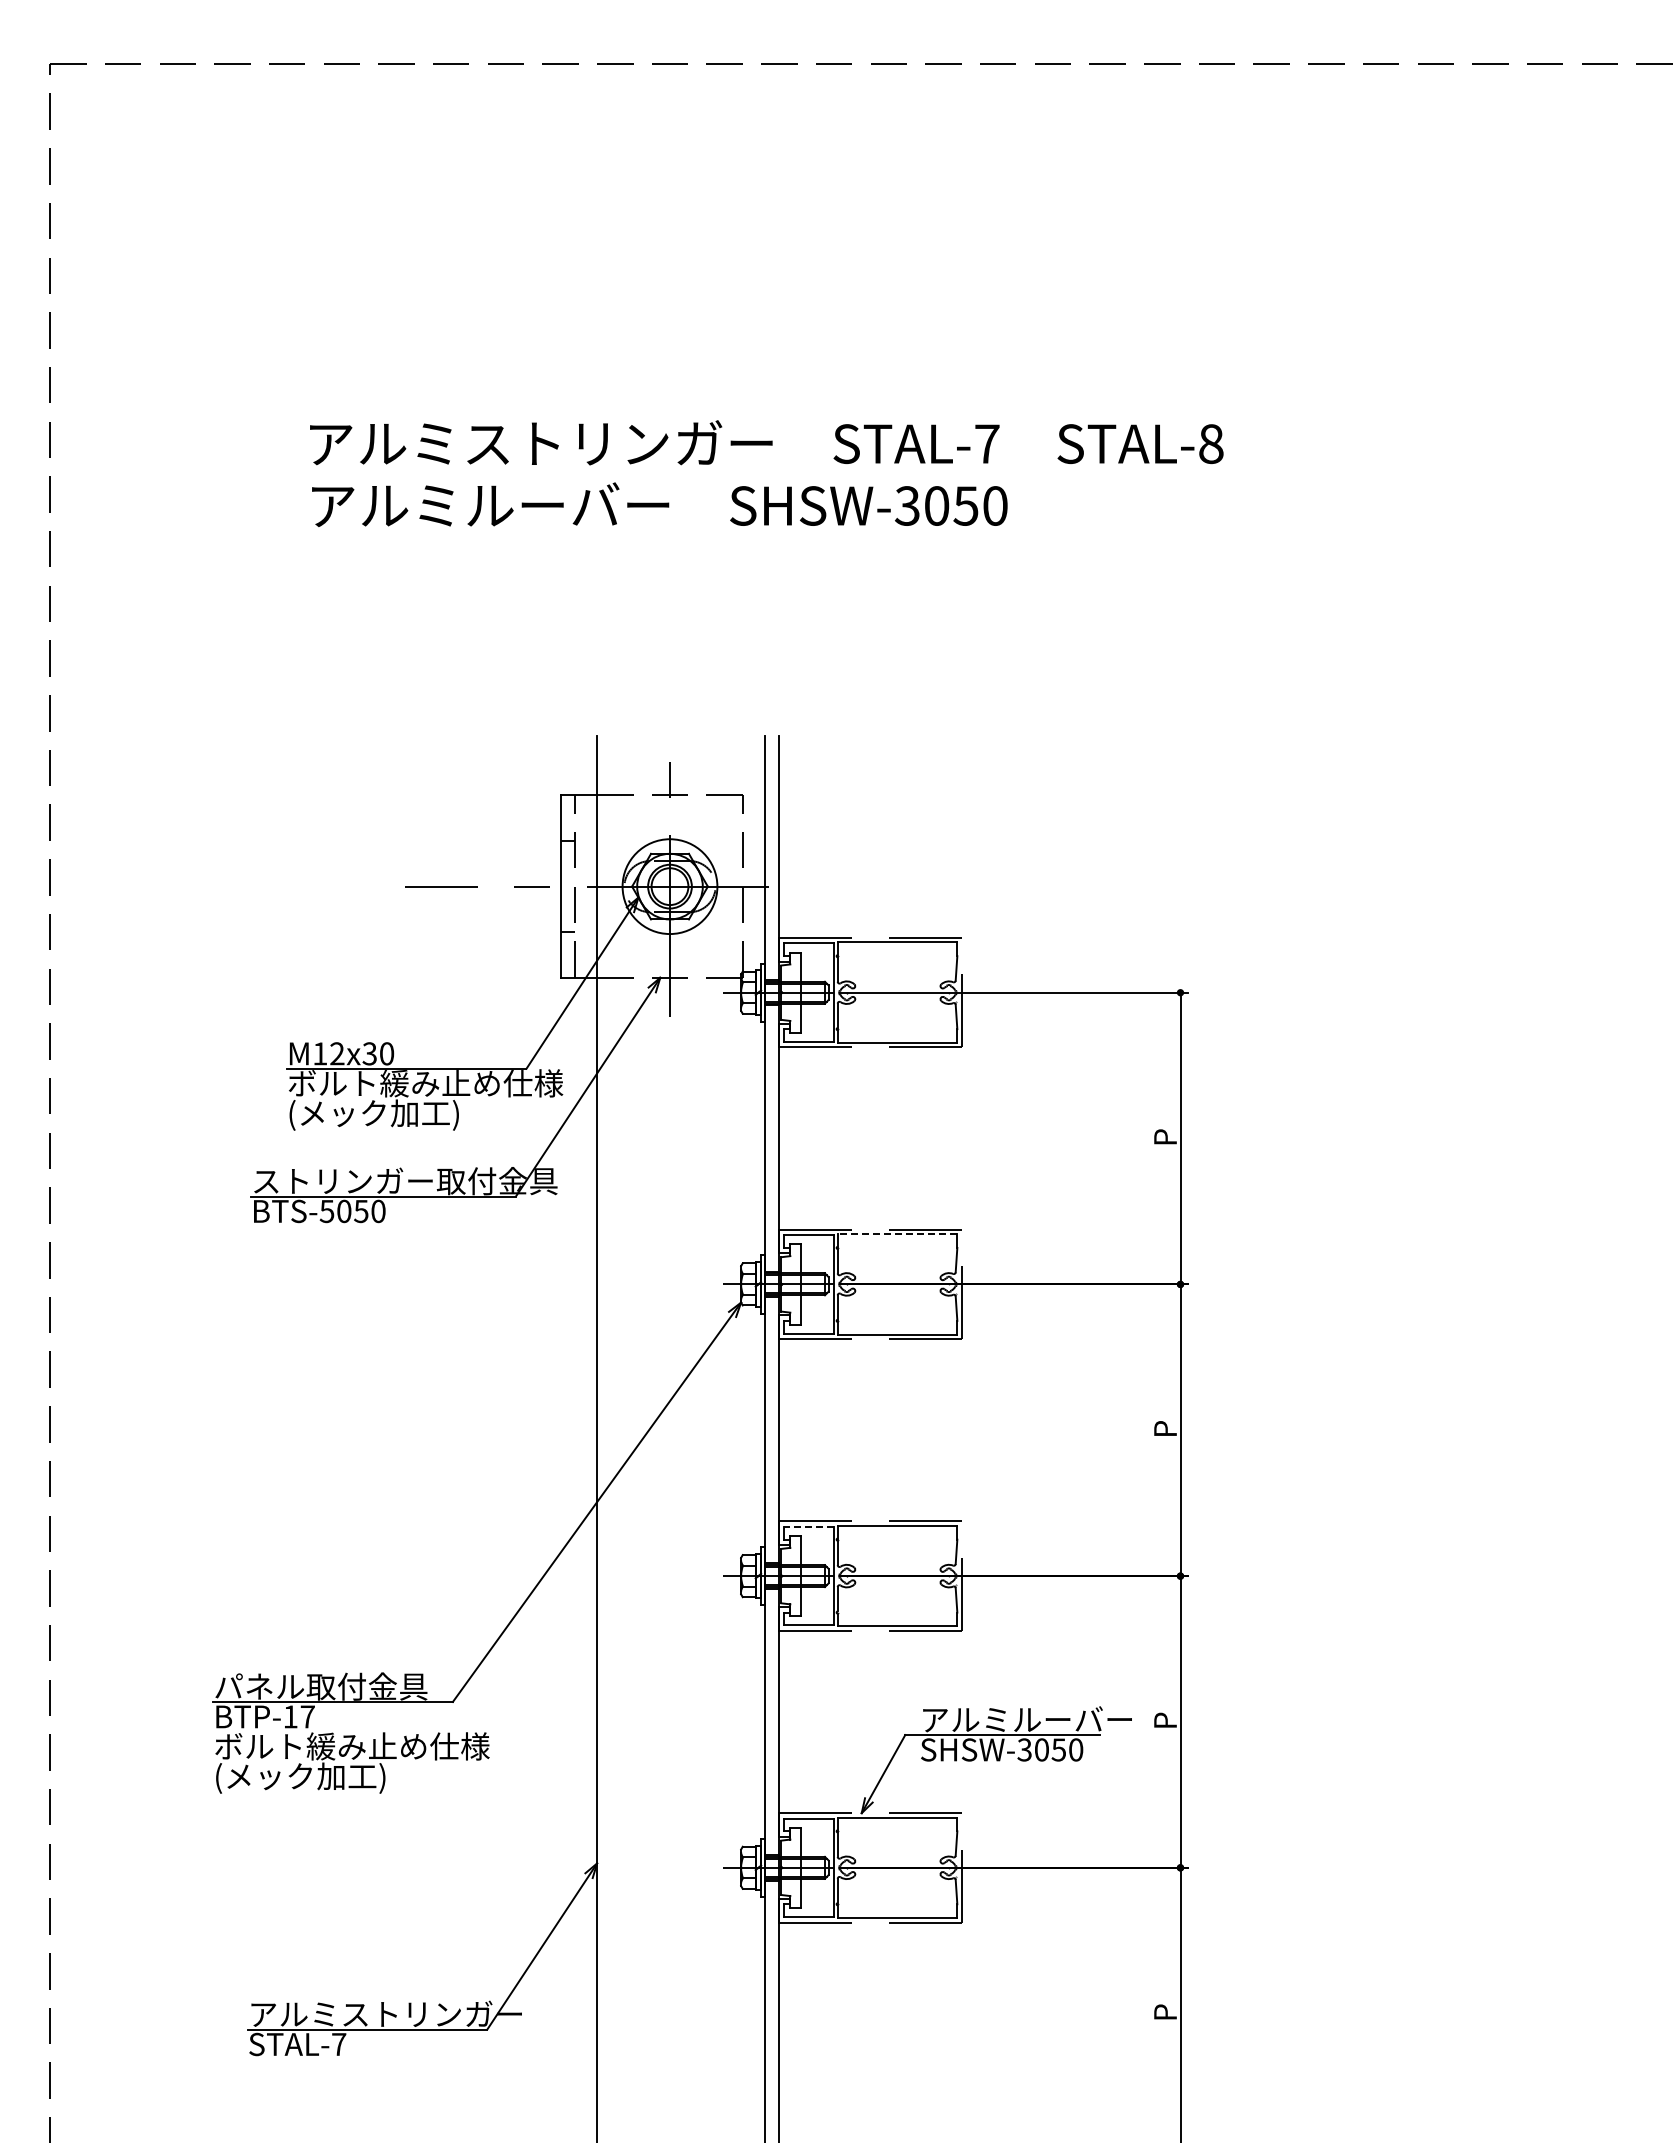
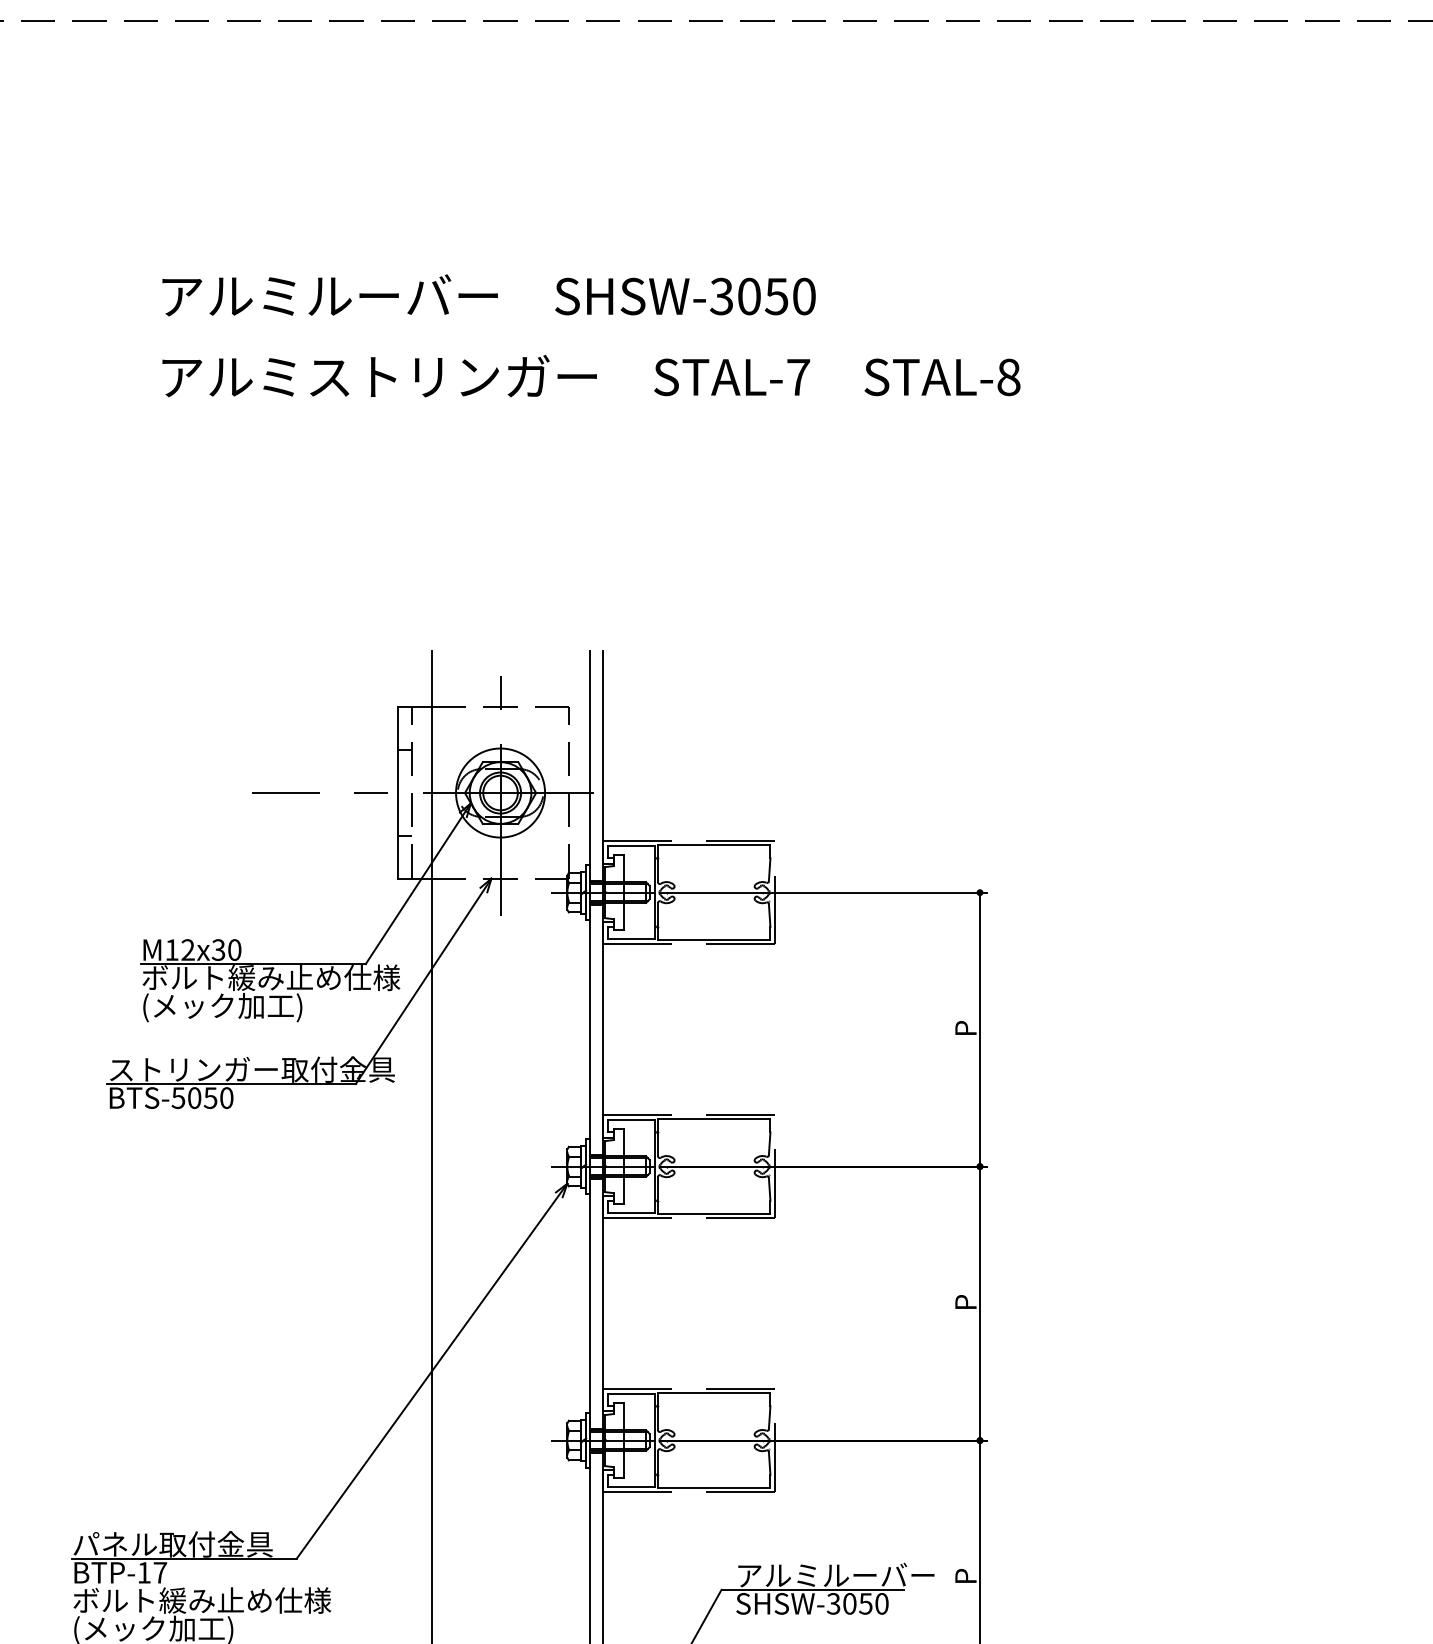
text: (659, 504) -> (488, 295), moved
line: (897, 1234) -> (714, 1119), dashed -> solid
line: (809, 1526) -> (631, 1393), dashed -> solid

